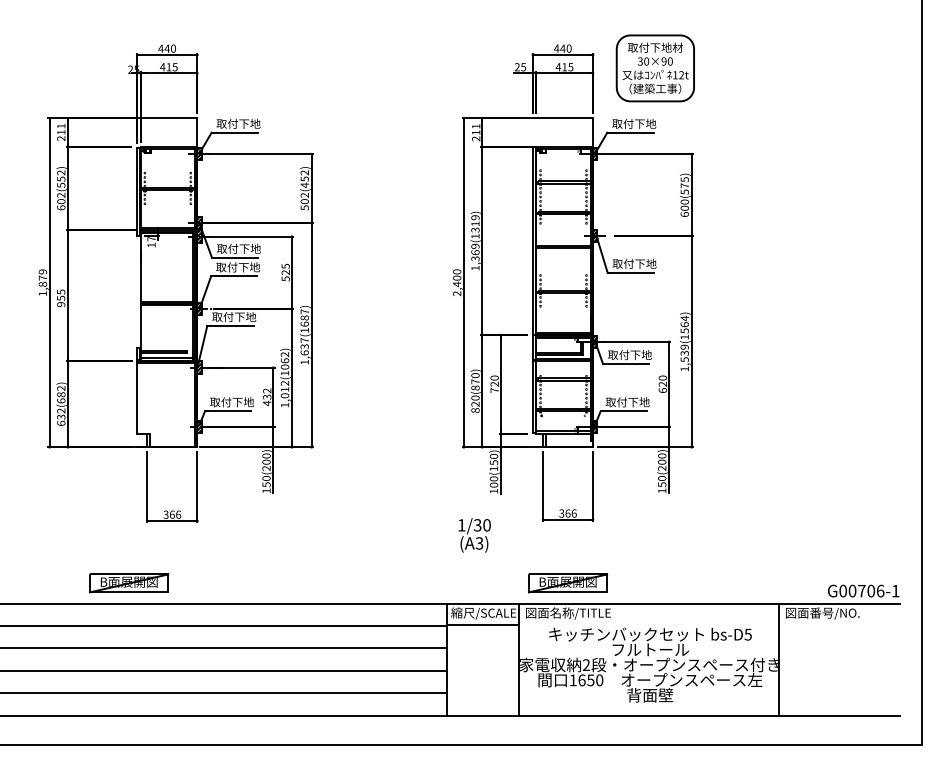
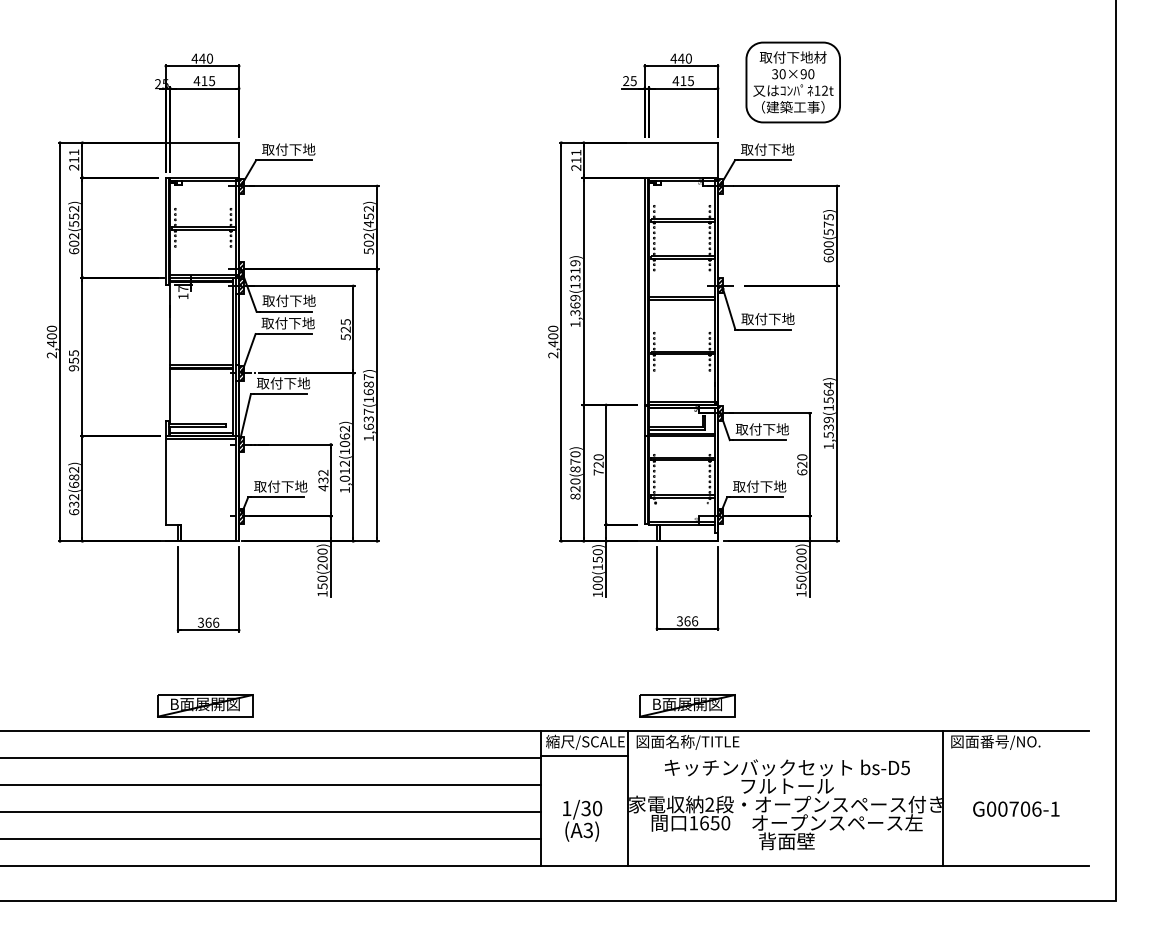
text: (42, 282) -> (51, 341), 1,879 -> 2,400
text: (474, 535) -> (582, 820), moved
part: (129, 583) -> (205, 705), moved
text: (863, 590) -> (1016, 808), moved

